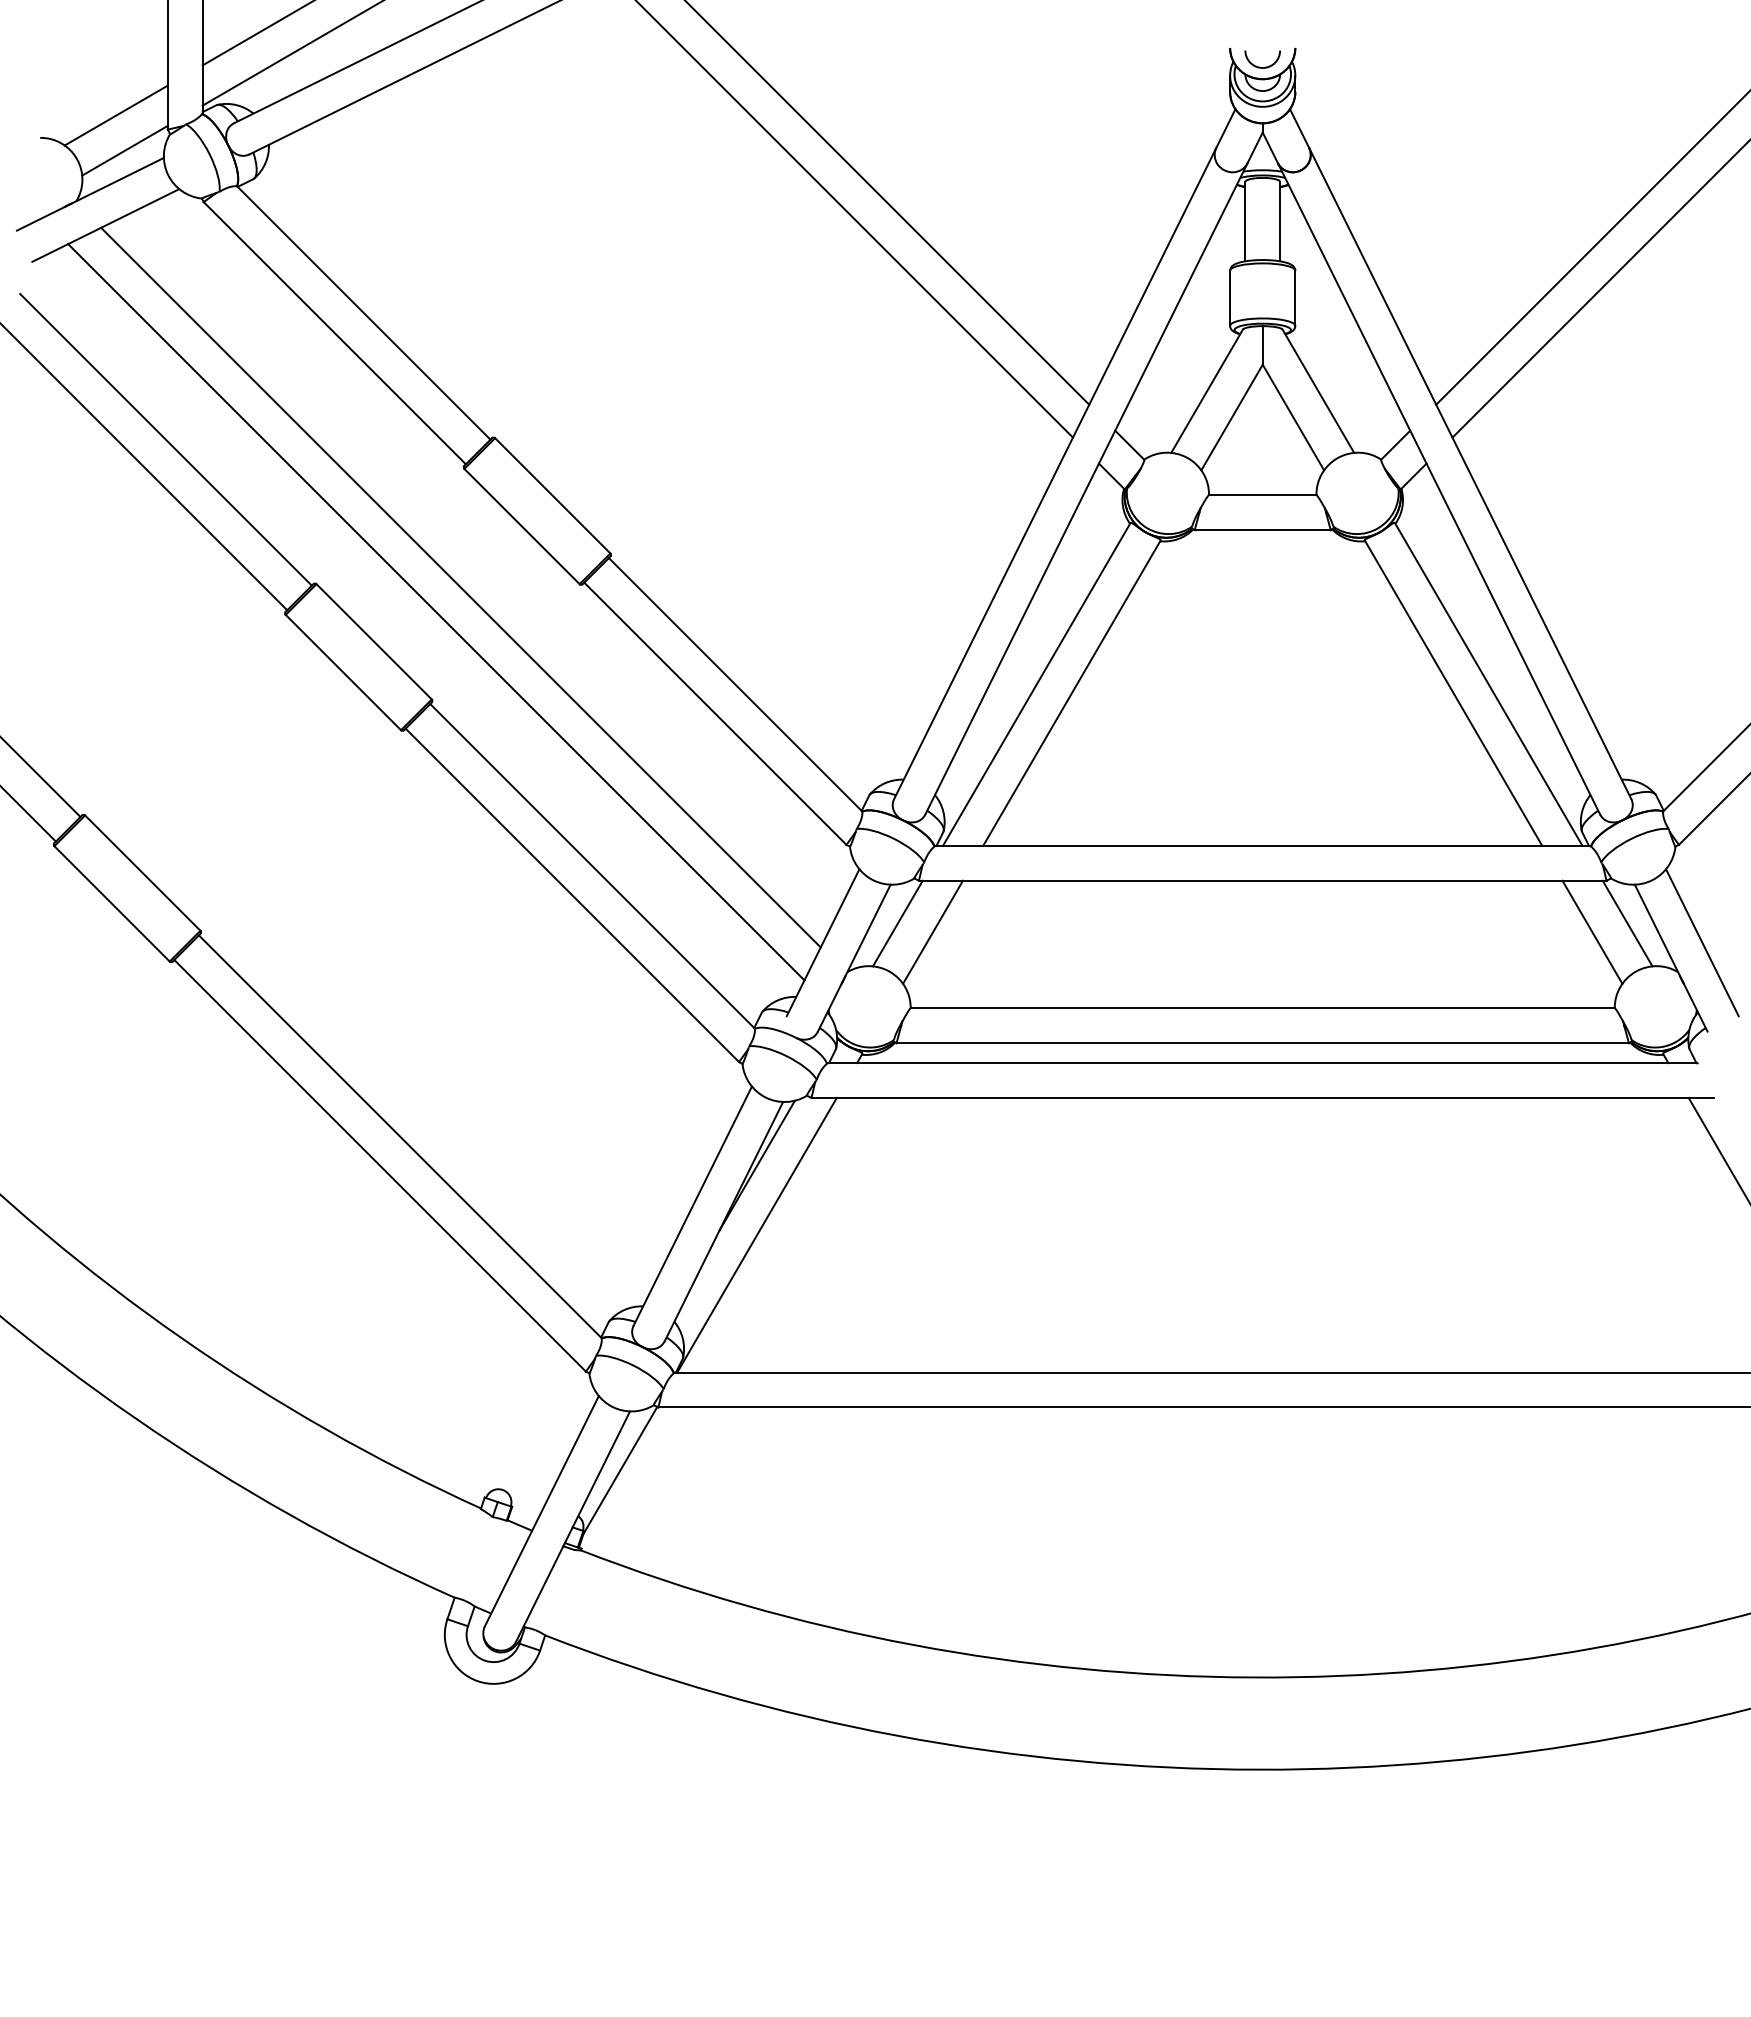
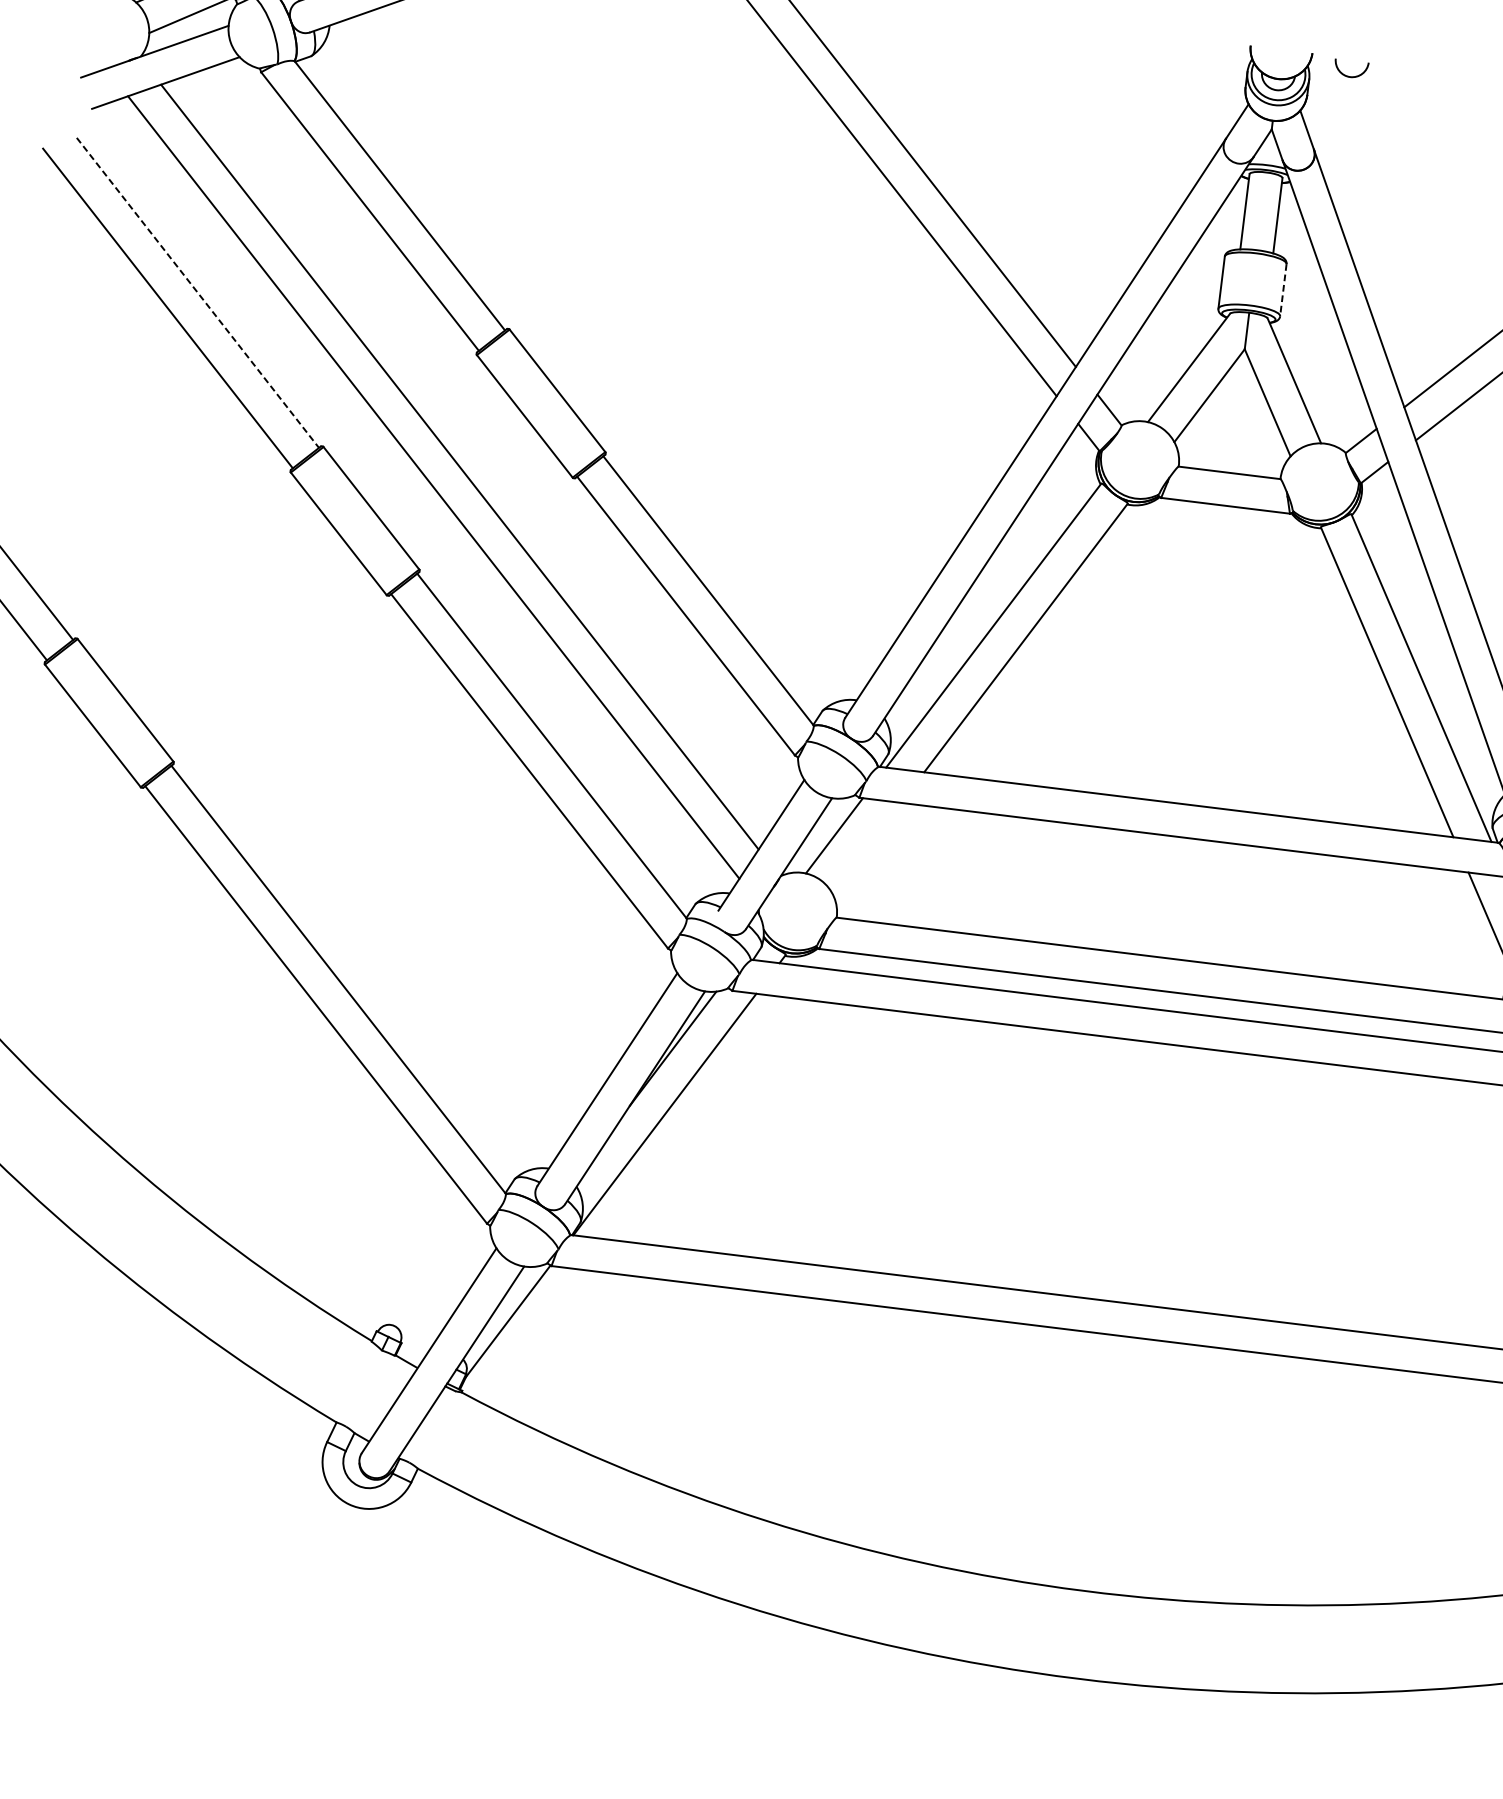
arc: (1260, 66) -> (1348, 75), moved
line: (1295, 298) -> (1283, 290), solid -> dashed
line: (166, 440) -> (198, 293), solid -> dashed
line: (932, 931) -> (866, 847), removed

